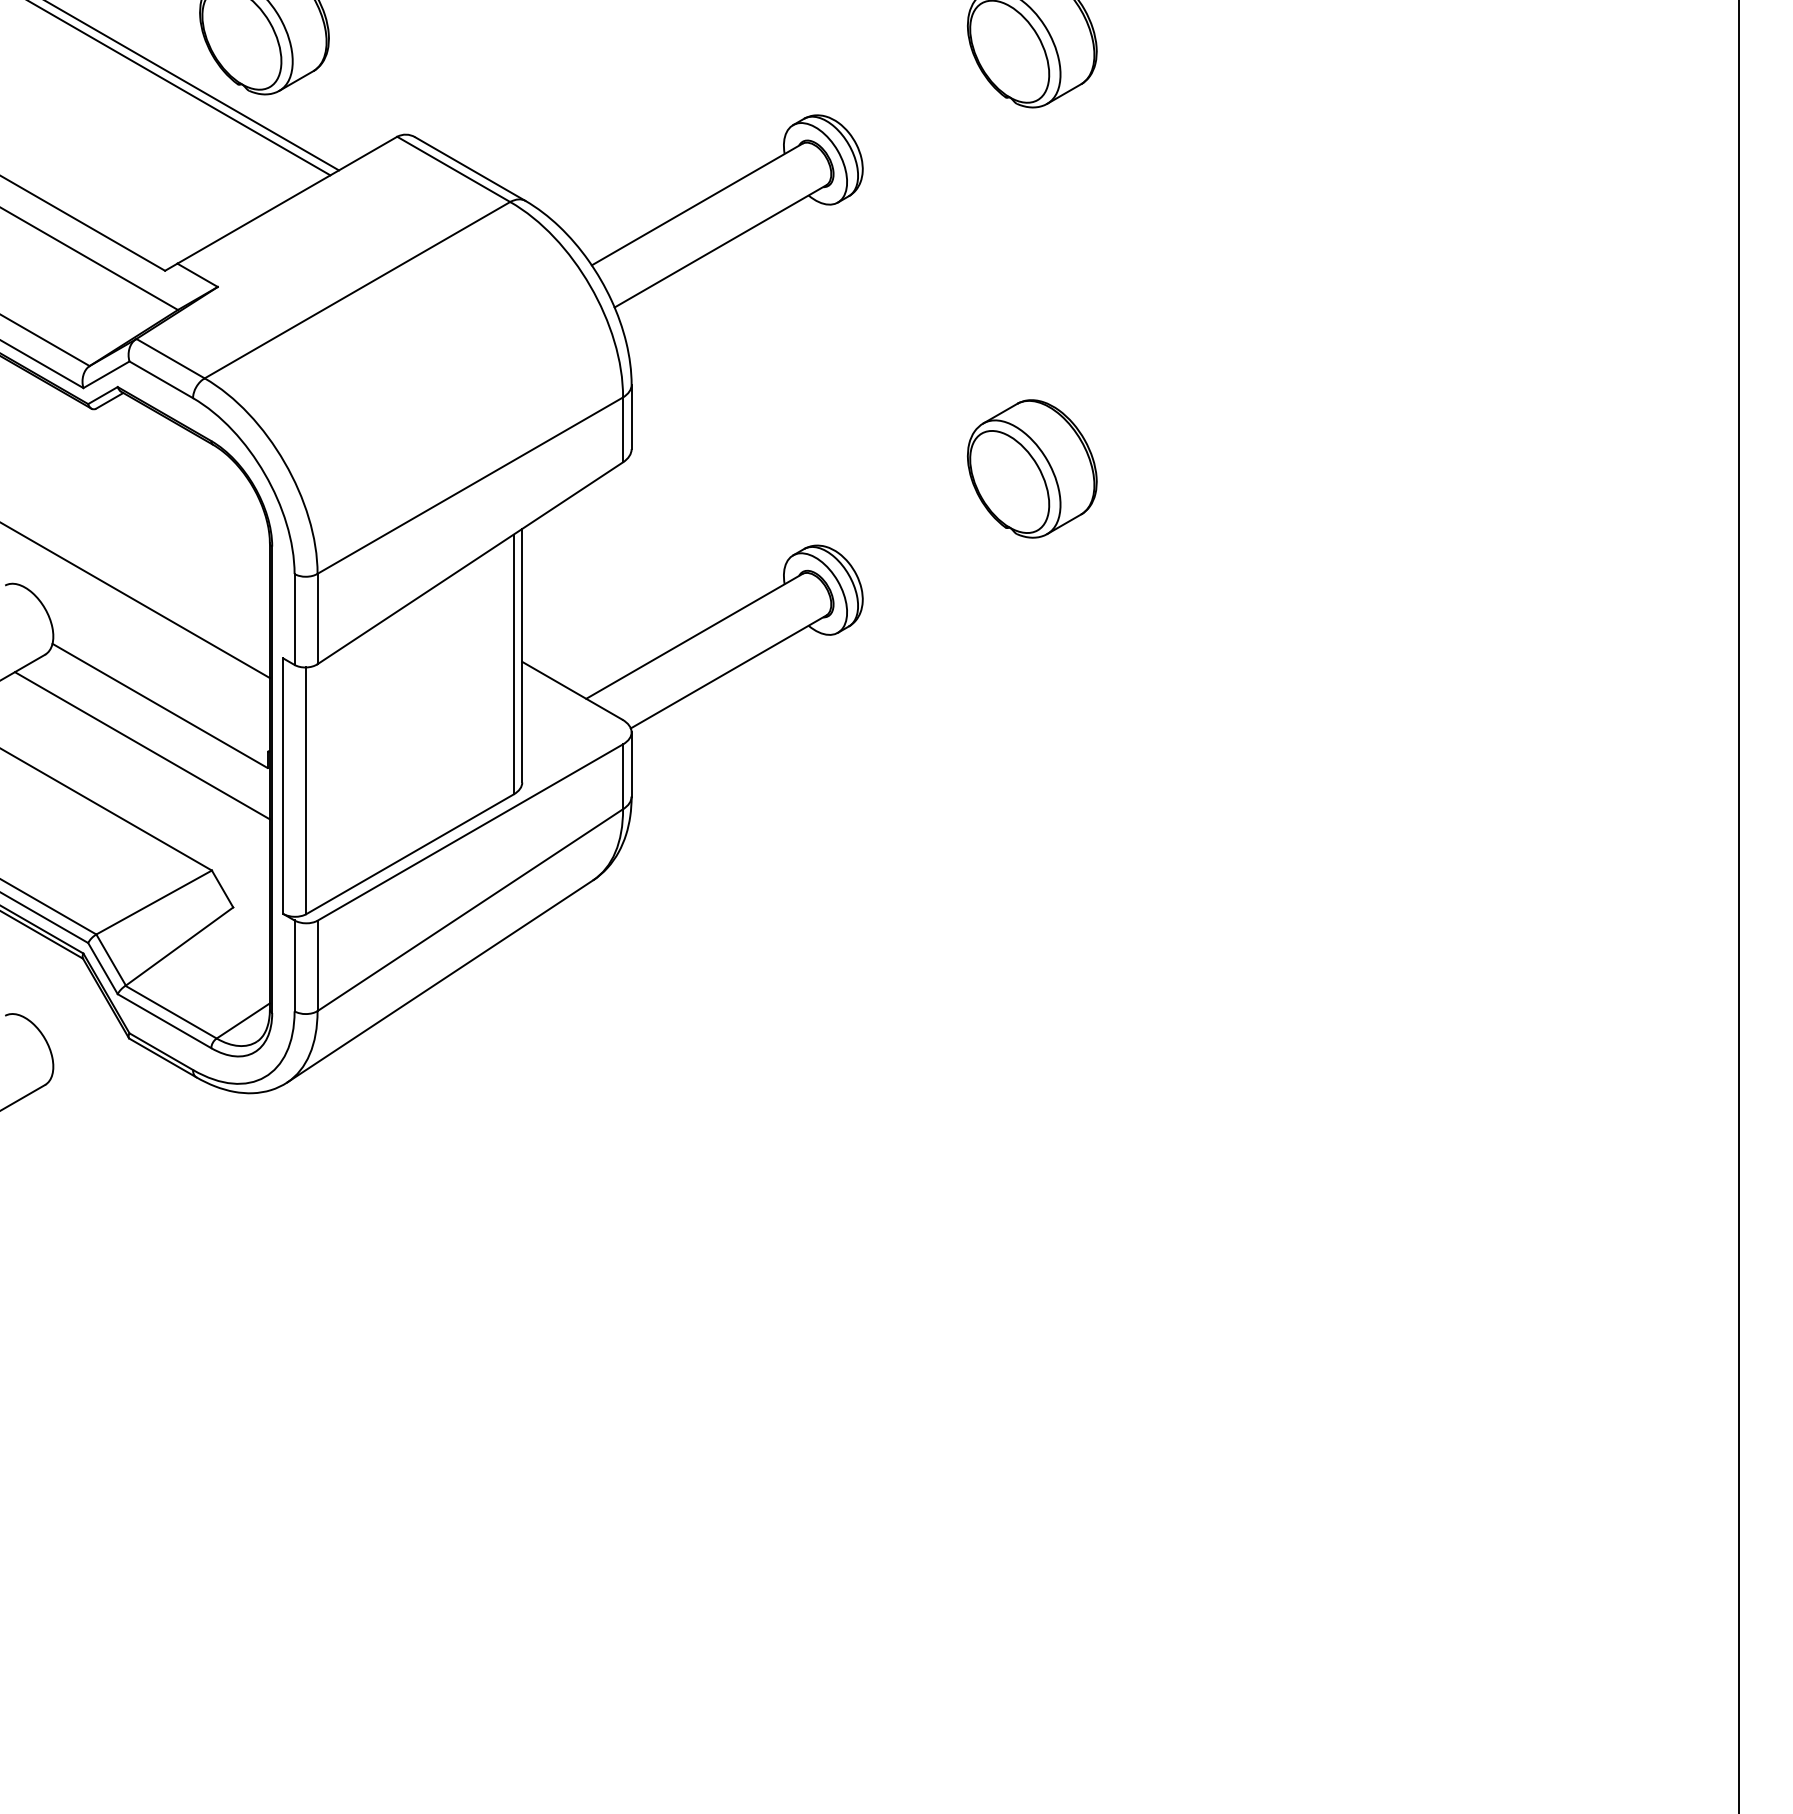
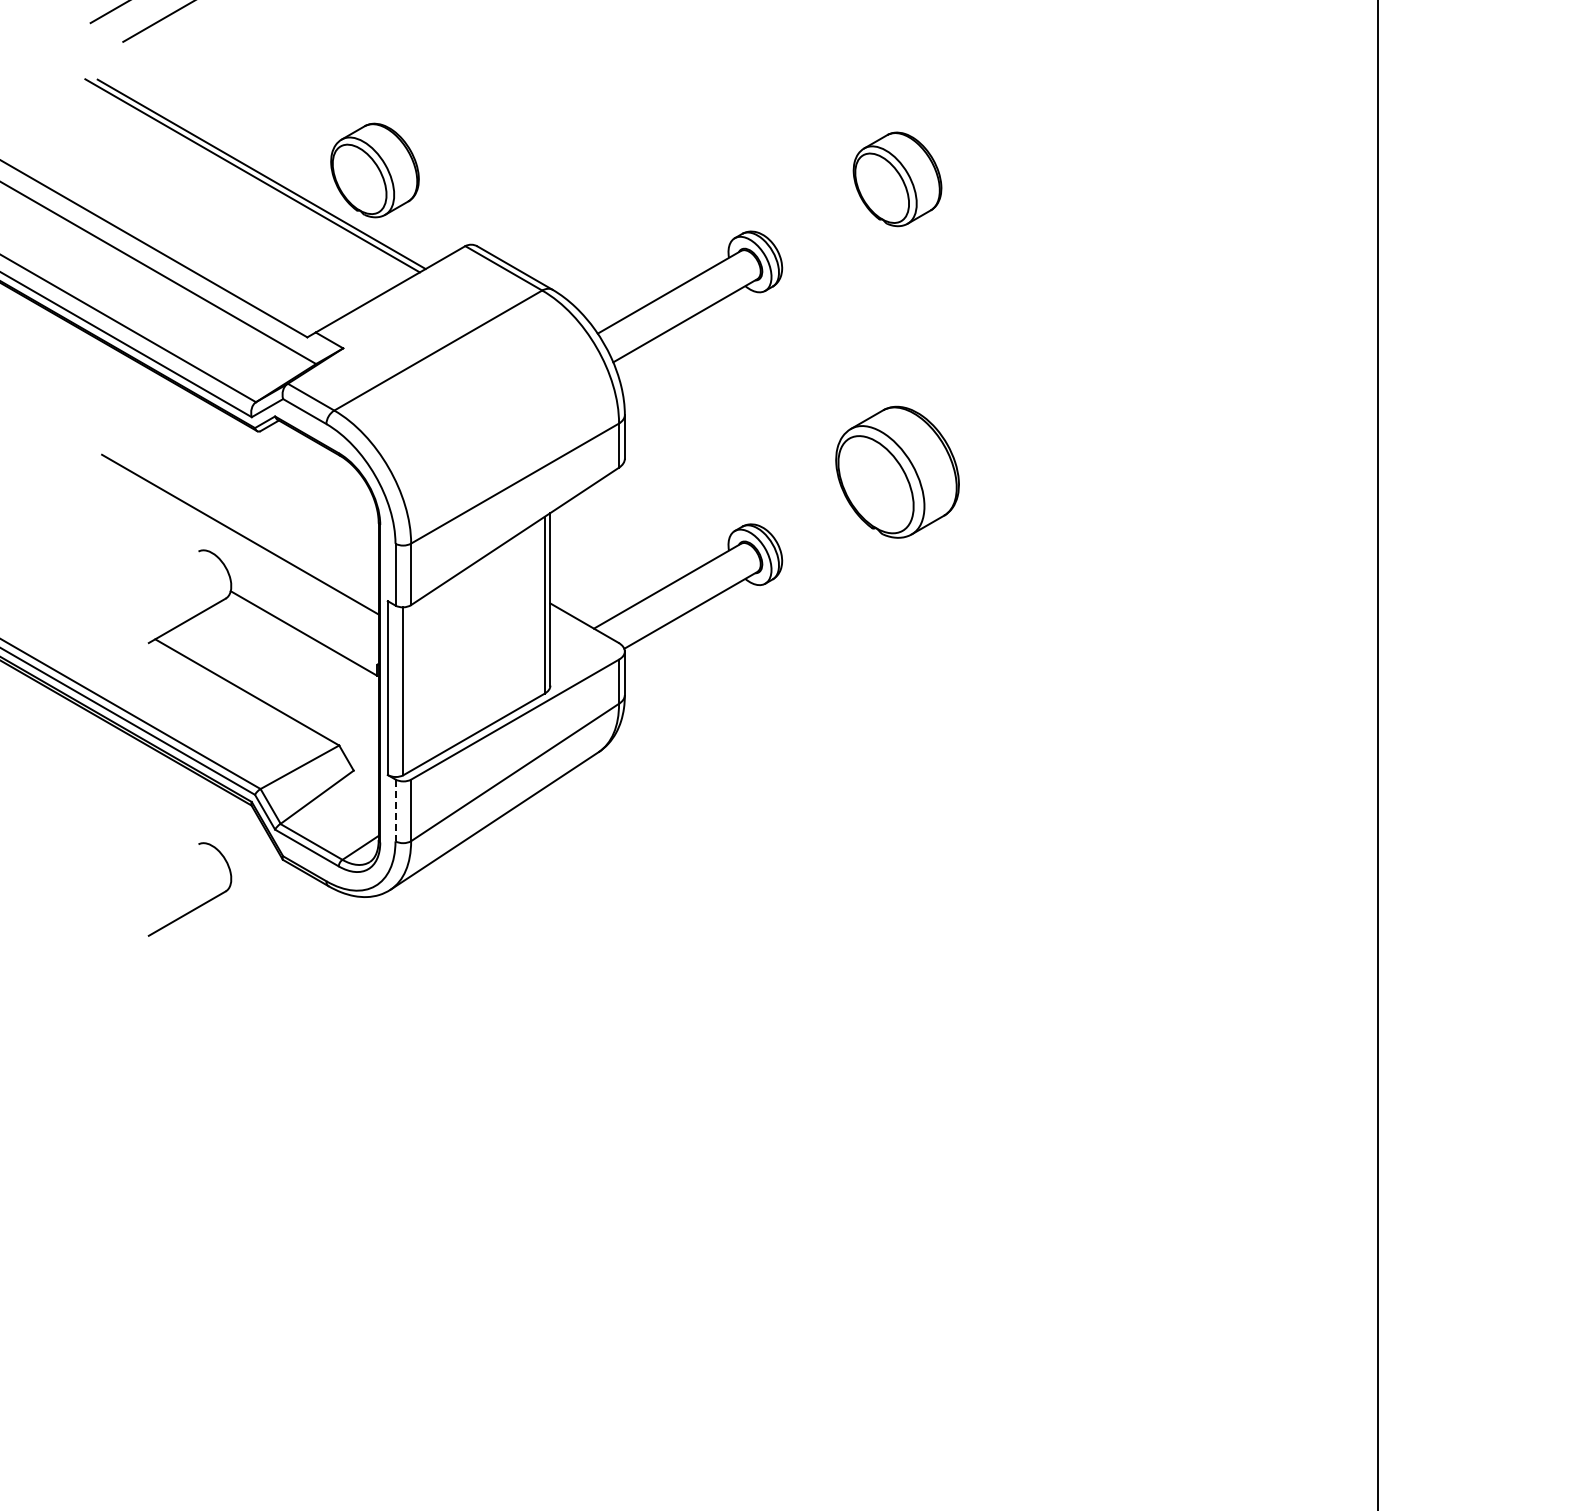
part: (1032, 467) -> (897, 471), size x1.4
line: (141, 745) -> (291, 660), removed
line: (294, 966) -> (395, 810), solid -> dashed

